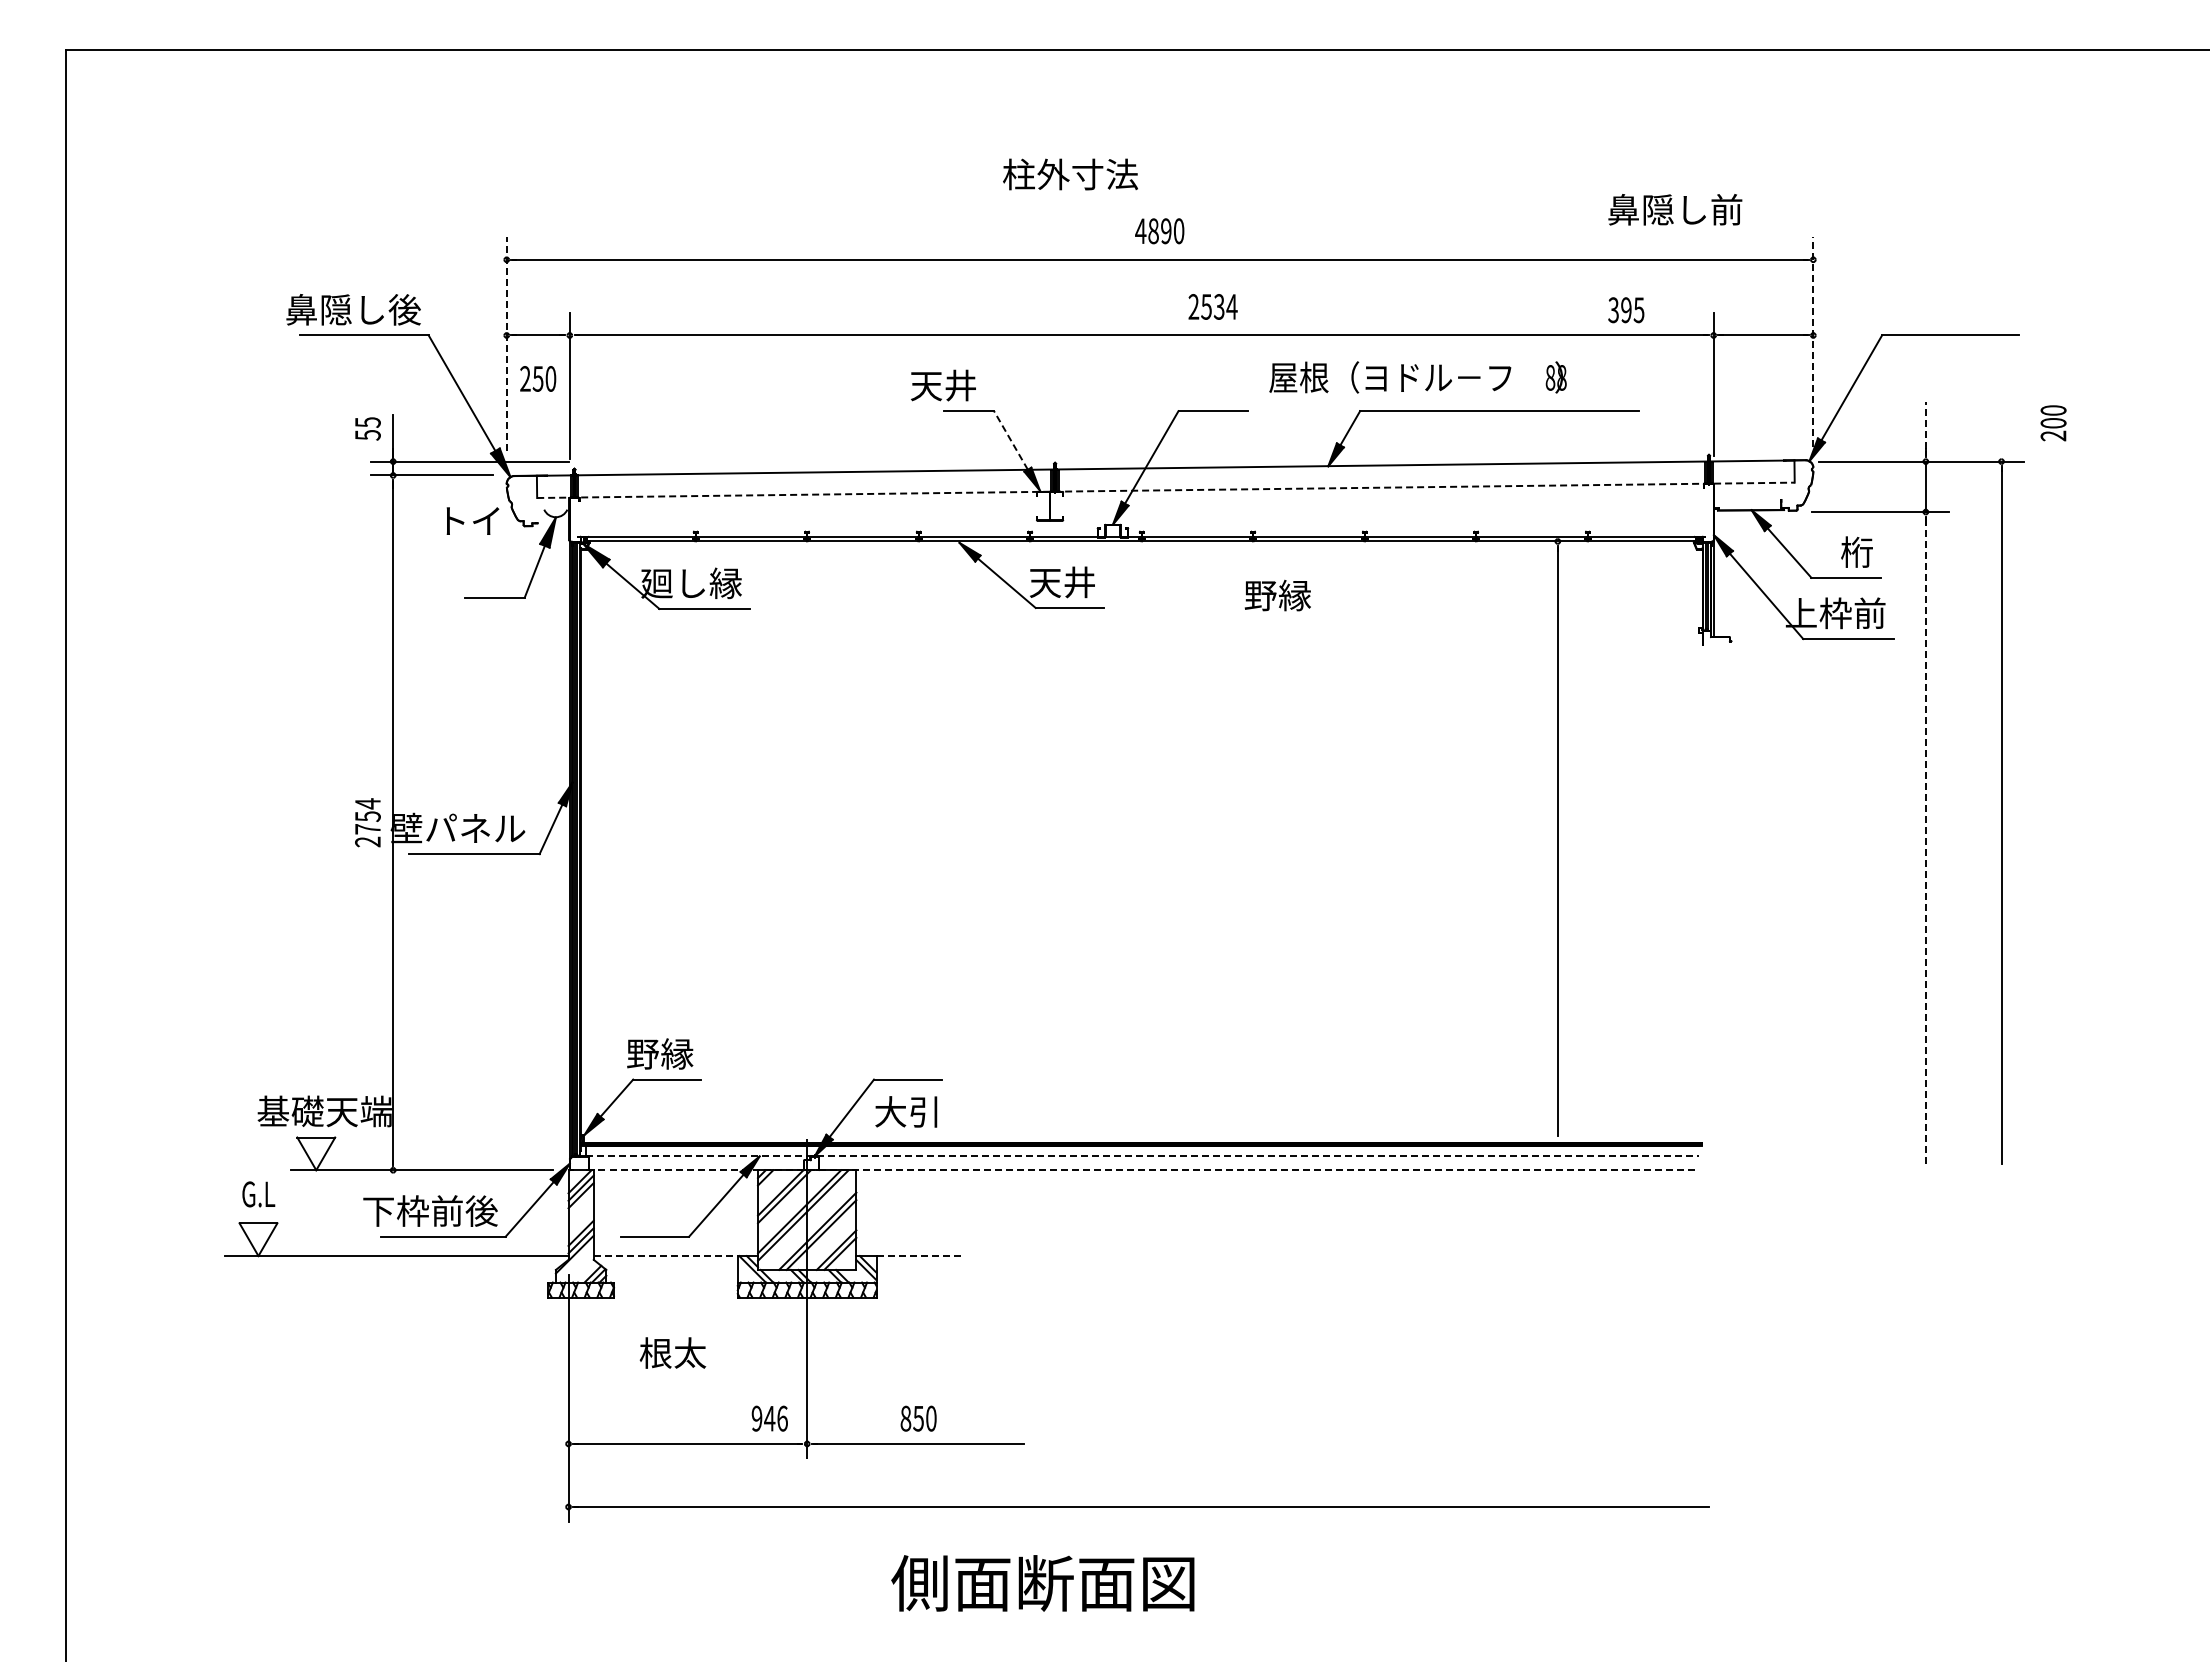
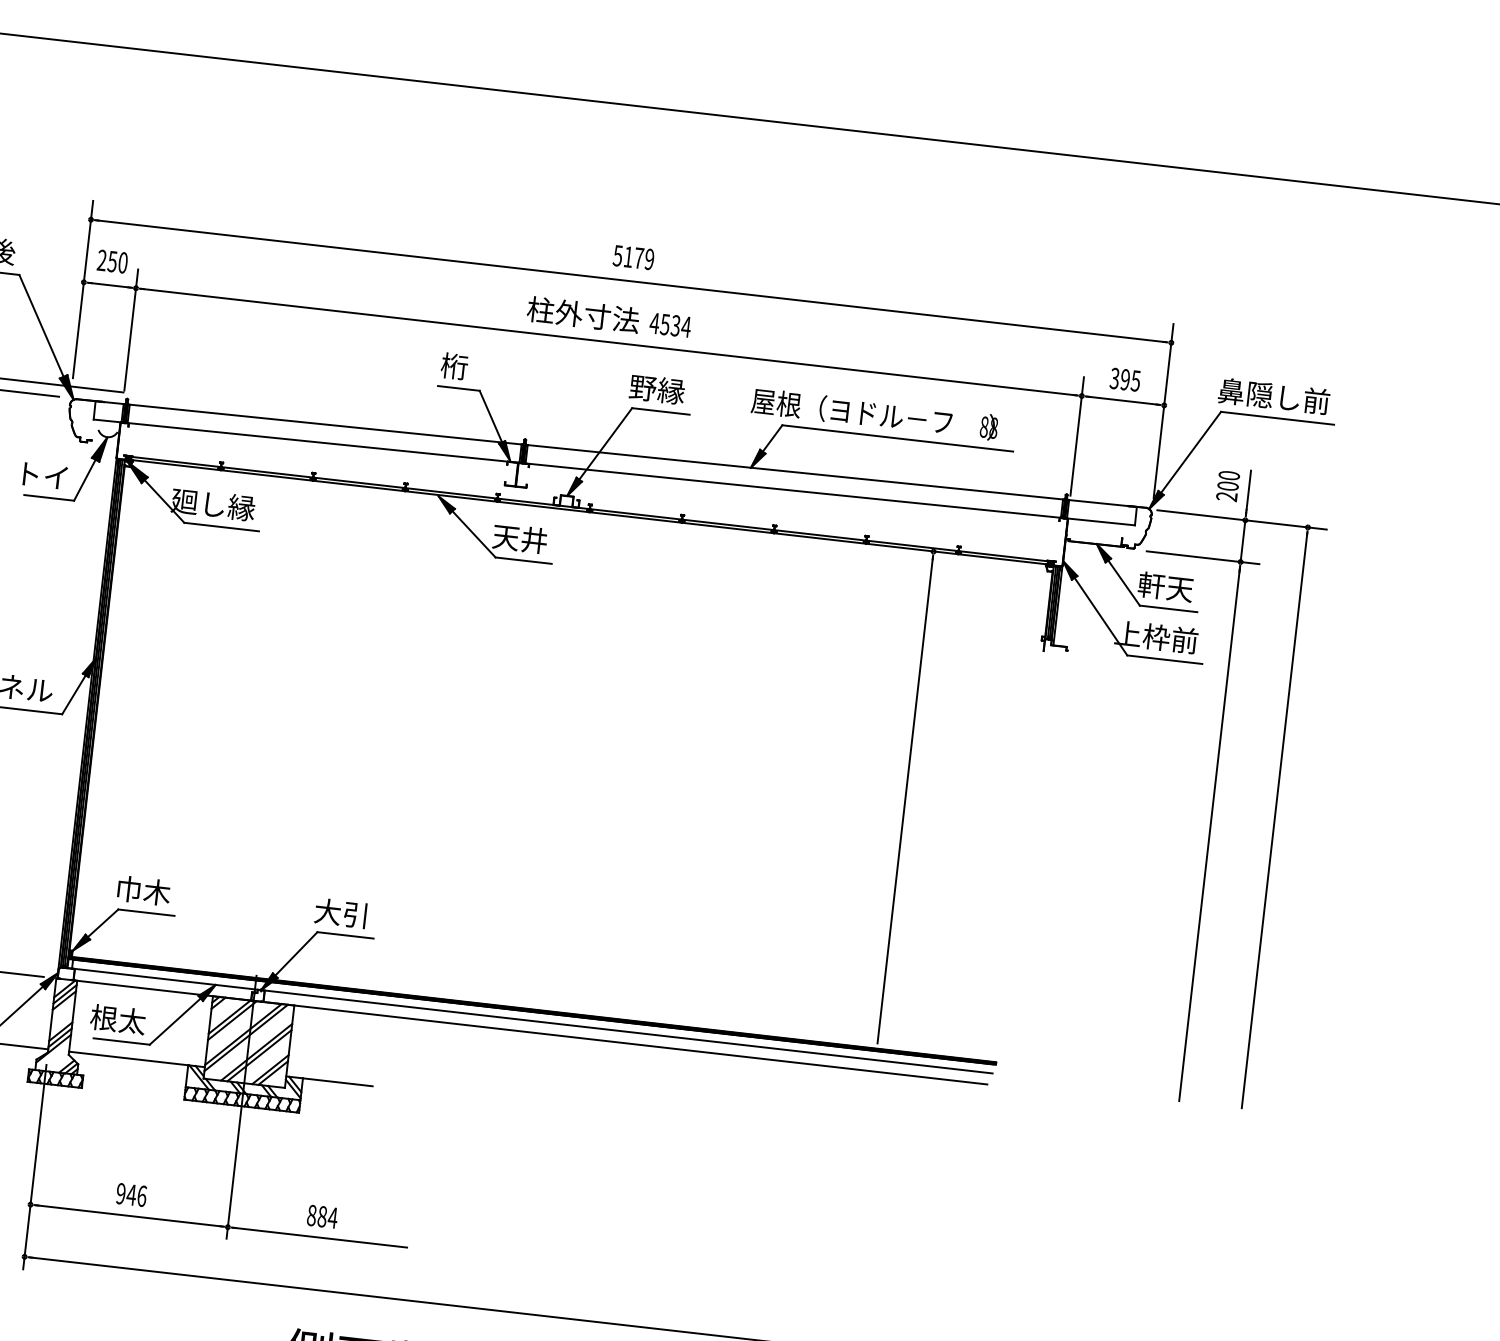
text: (1070, 174) -> (583, 314), moved
text: (1675, 209) -> (1274, 396), moved
text: (1159, 231) -> (633, 257), 4890 -> 5179
text: (1193, 306) -> (654, 323), 2534 -> 4534
text: (1626, 310) -> (1125, 380), moved
line: (1813, 341) -> (1163, 410), dashed -> solid
line: (506, 343) -> (82, 288), dashed -> solid
text: (1417, 377) -> (874, 414), moved
text: (538, 378) -> (112, 261), moved
text: (943, 385) -> (440, 364), 天井 -> 桁
text: (2053, 423) -> (1228, 486), moved
line: (1925, 425) -> (1248, 490), dashed -> solid
line: (1010, 440) -> (490, 416), dashed -> solid
line: (1165, 490) -> (613, 472), dashed -> solid
text: (472, 520) -> (44, 475), moved
text: (1839, 551) -> (1165, 586), 桁 -> 軒天
text: (1277, 595) -> (656, 389), moved
line: (1925, 841) -> (1209, 834), dashed -> solid
text: (660, 1053) -> (143, 890), 野縁 -> 巾木
text: (906, 1111) -> (340, 913), moved
line: (1142, 1156) -> (532, 1021), dashed -> solid
line: (1141, 1170) -> (530, 1032), dashed -> solid
line: (666, 1256) -> (129, 1058), dashed -> solid
line: (919, 1256) -> (338, 1082), dashed -> solid
text: (672, 1352) -> (117, 1019), moved
text: (769, 1418) -> (131, 1194), moved
text: (925, 1418) -> (328, 1217), 850 -> 884

